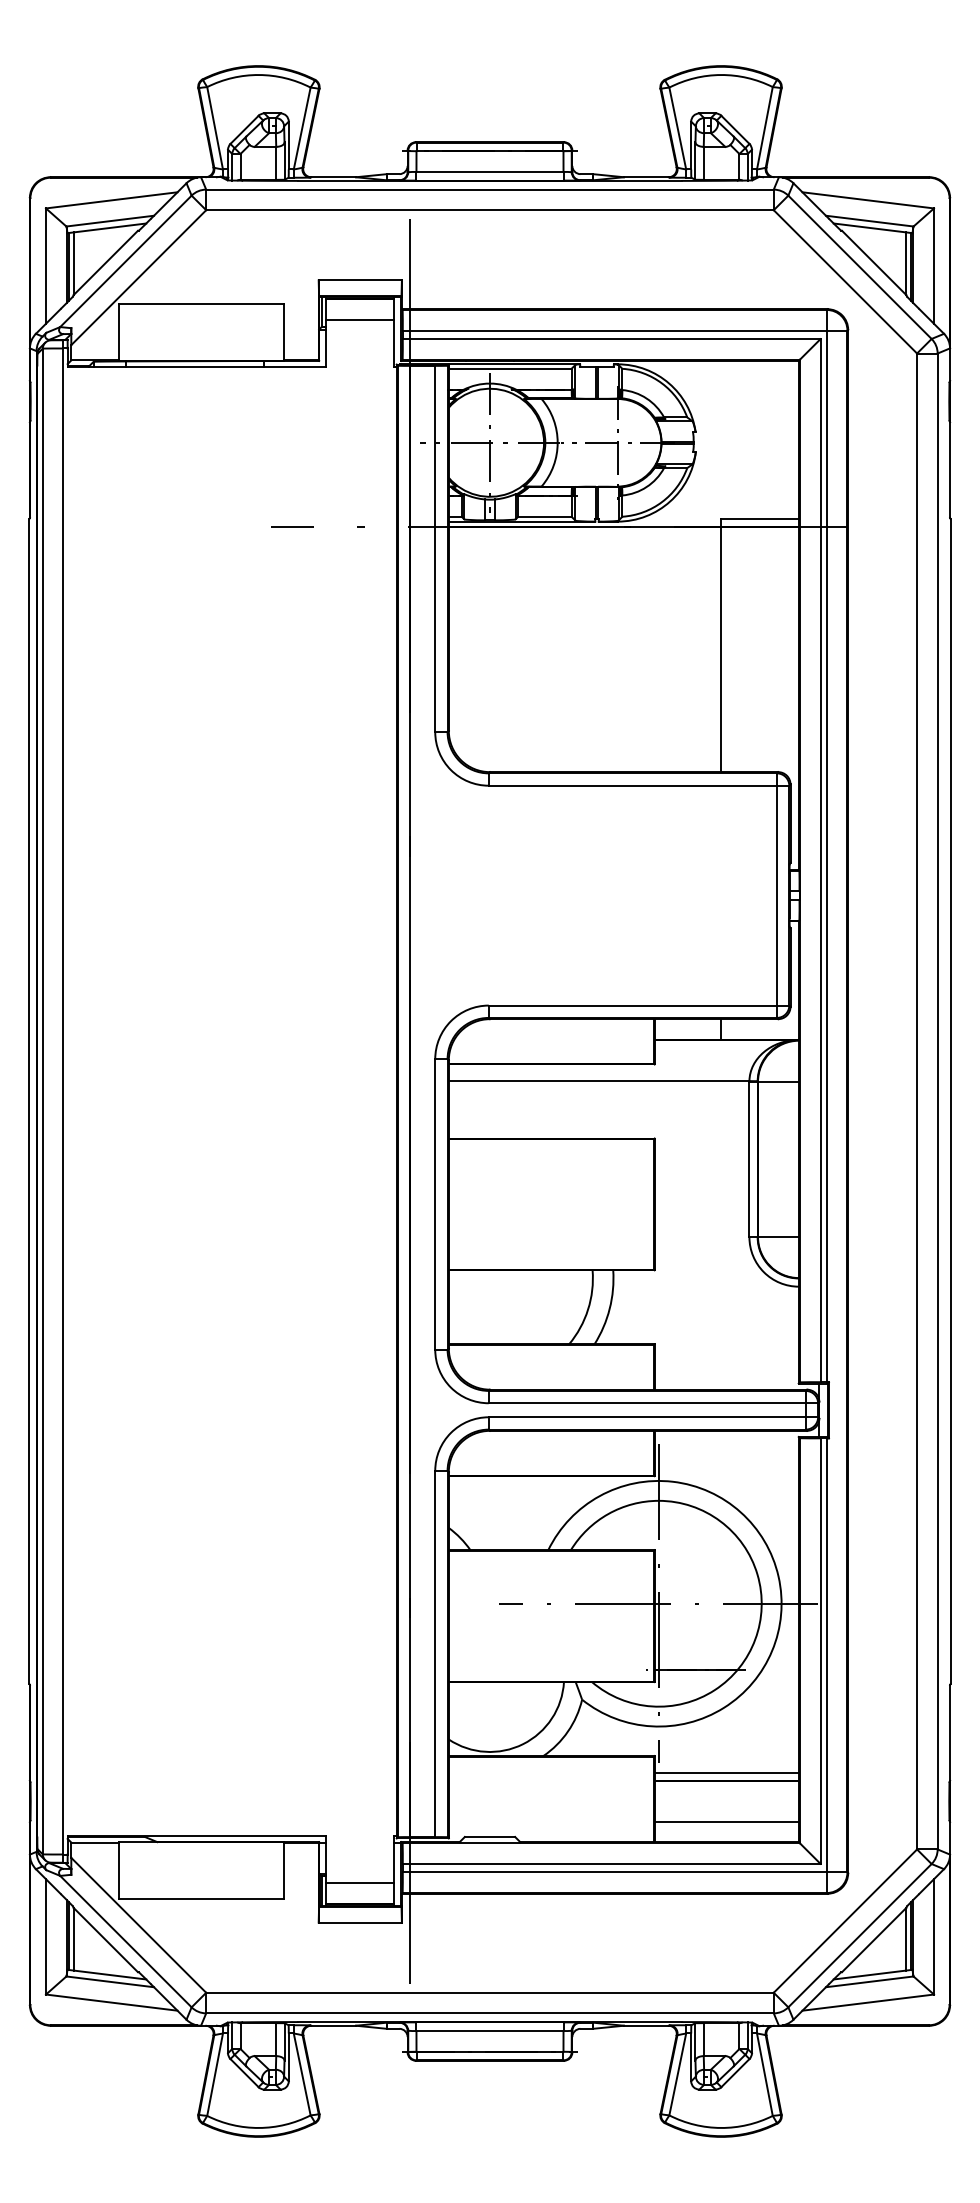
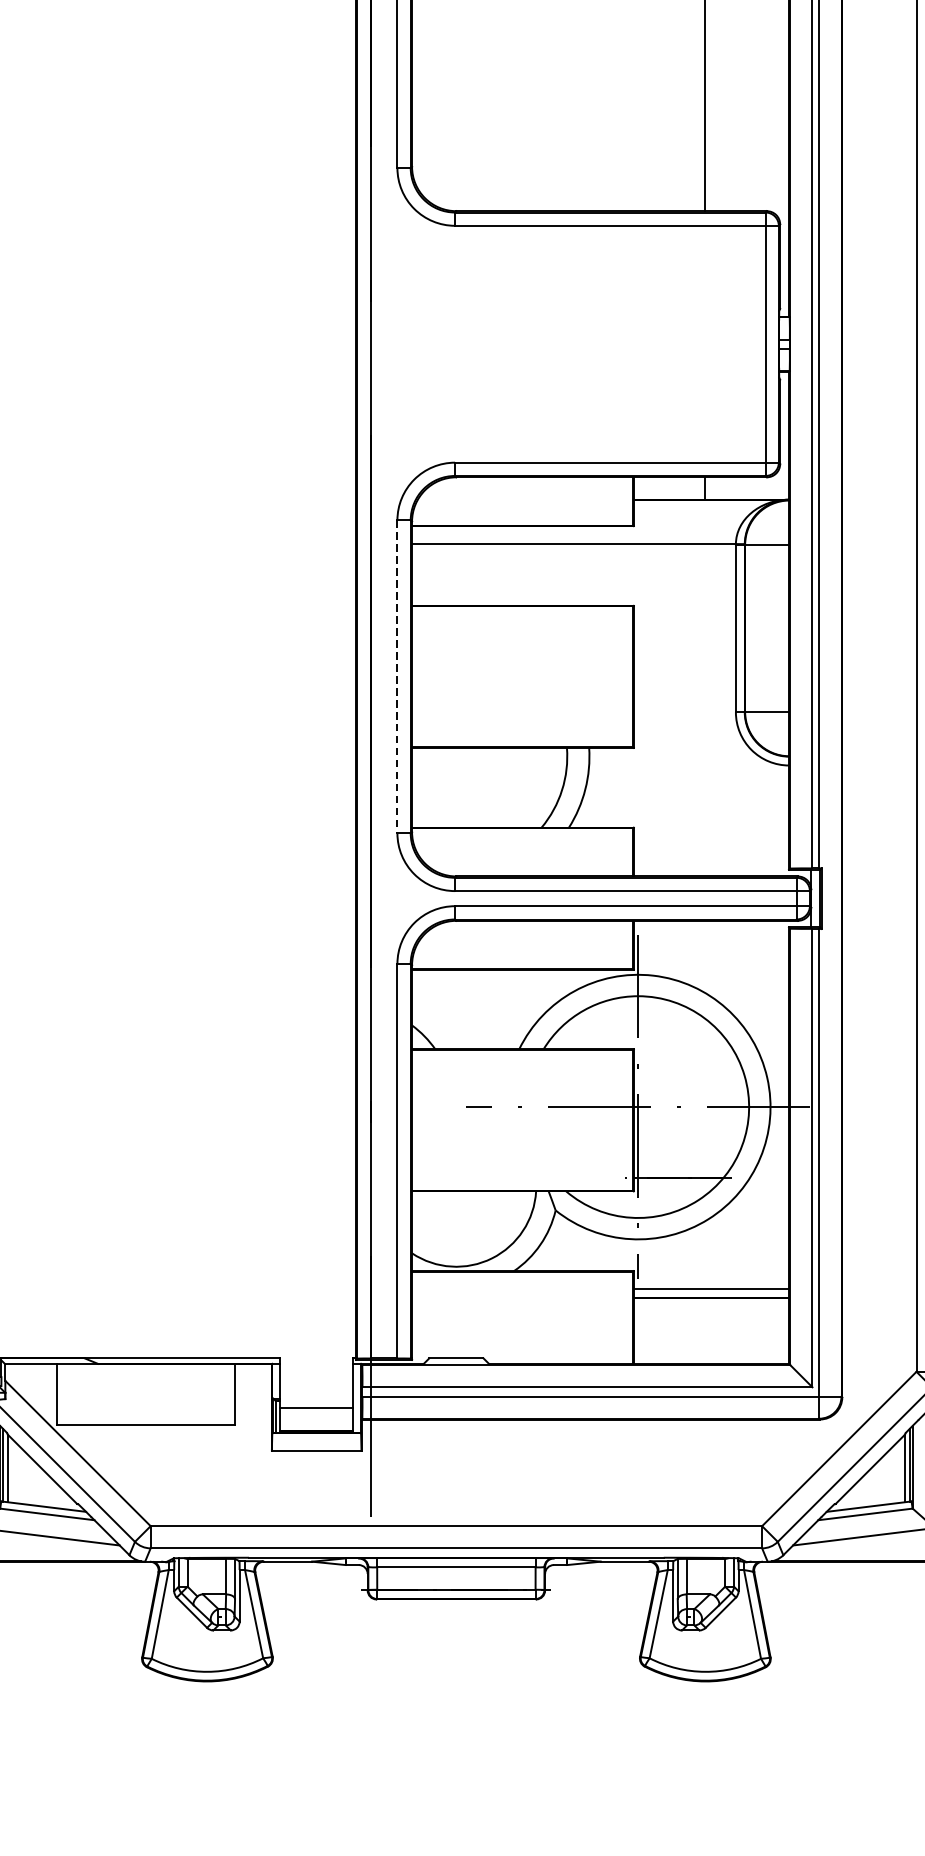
line: (435, 1204) -> (397, 676), solid -> dashed
line: (726, 1822) -> (711, 1342), removed

